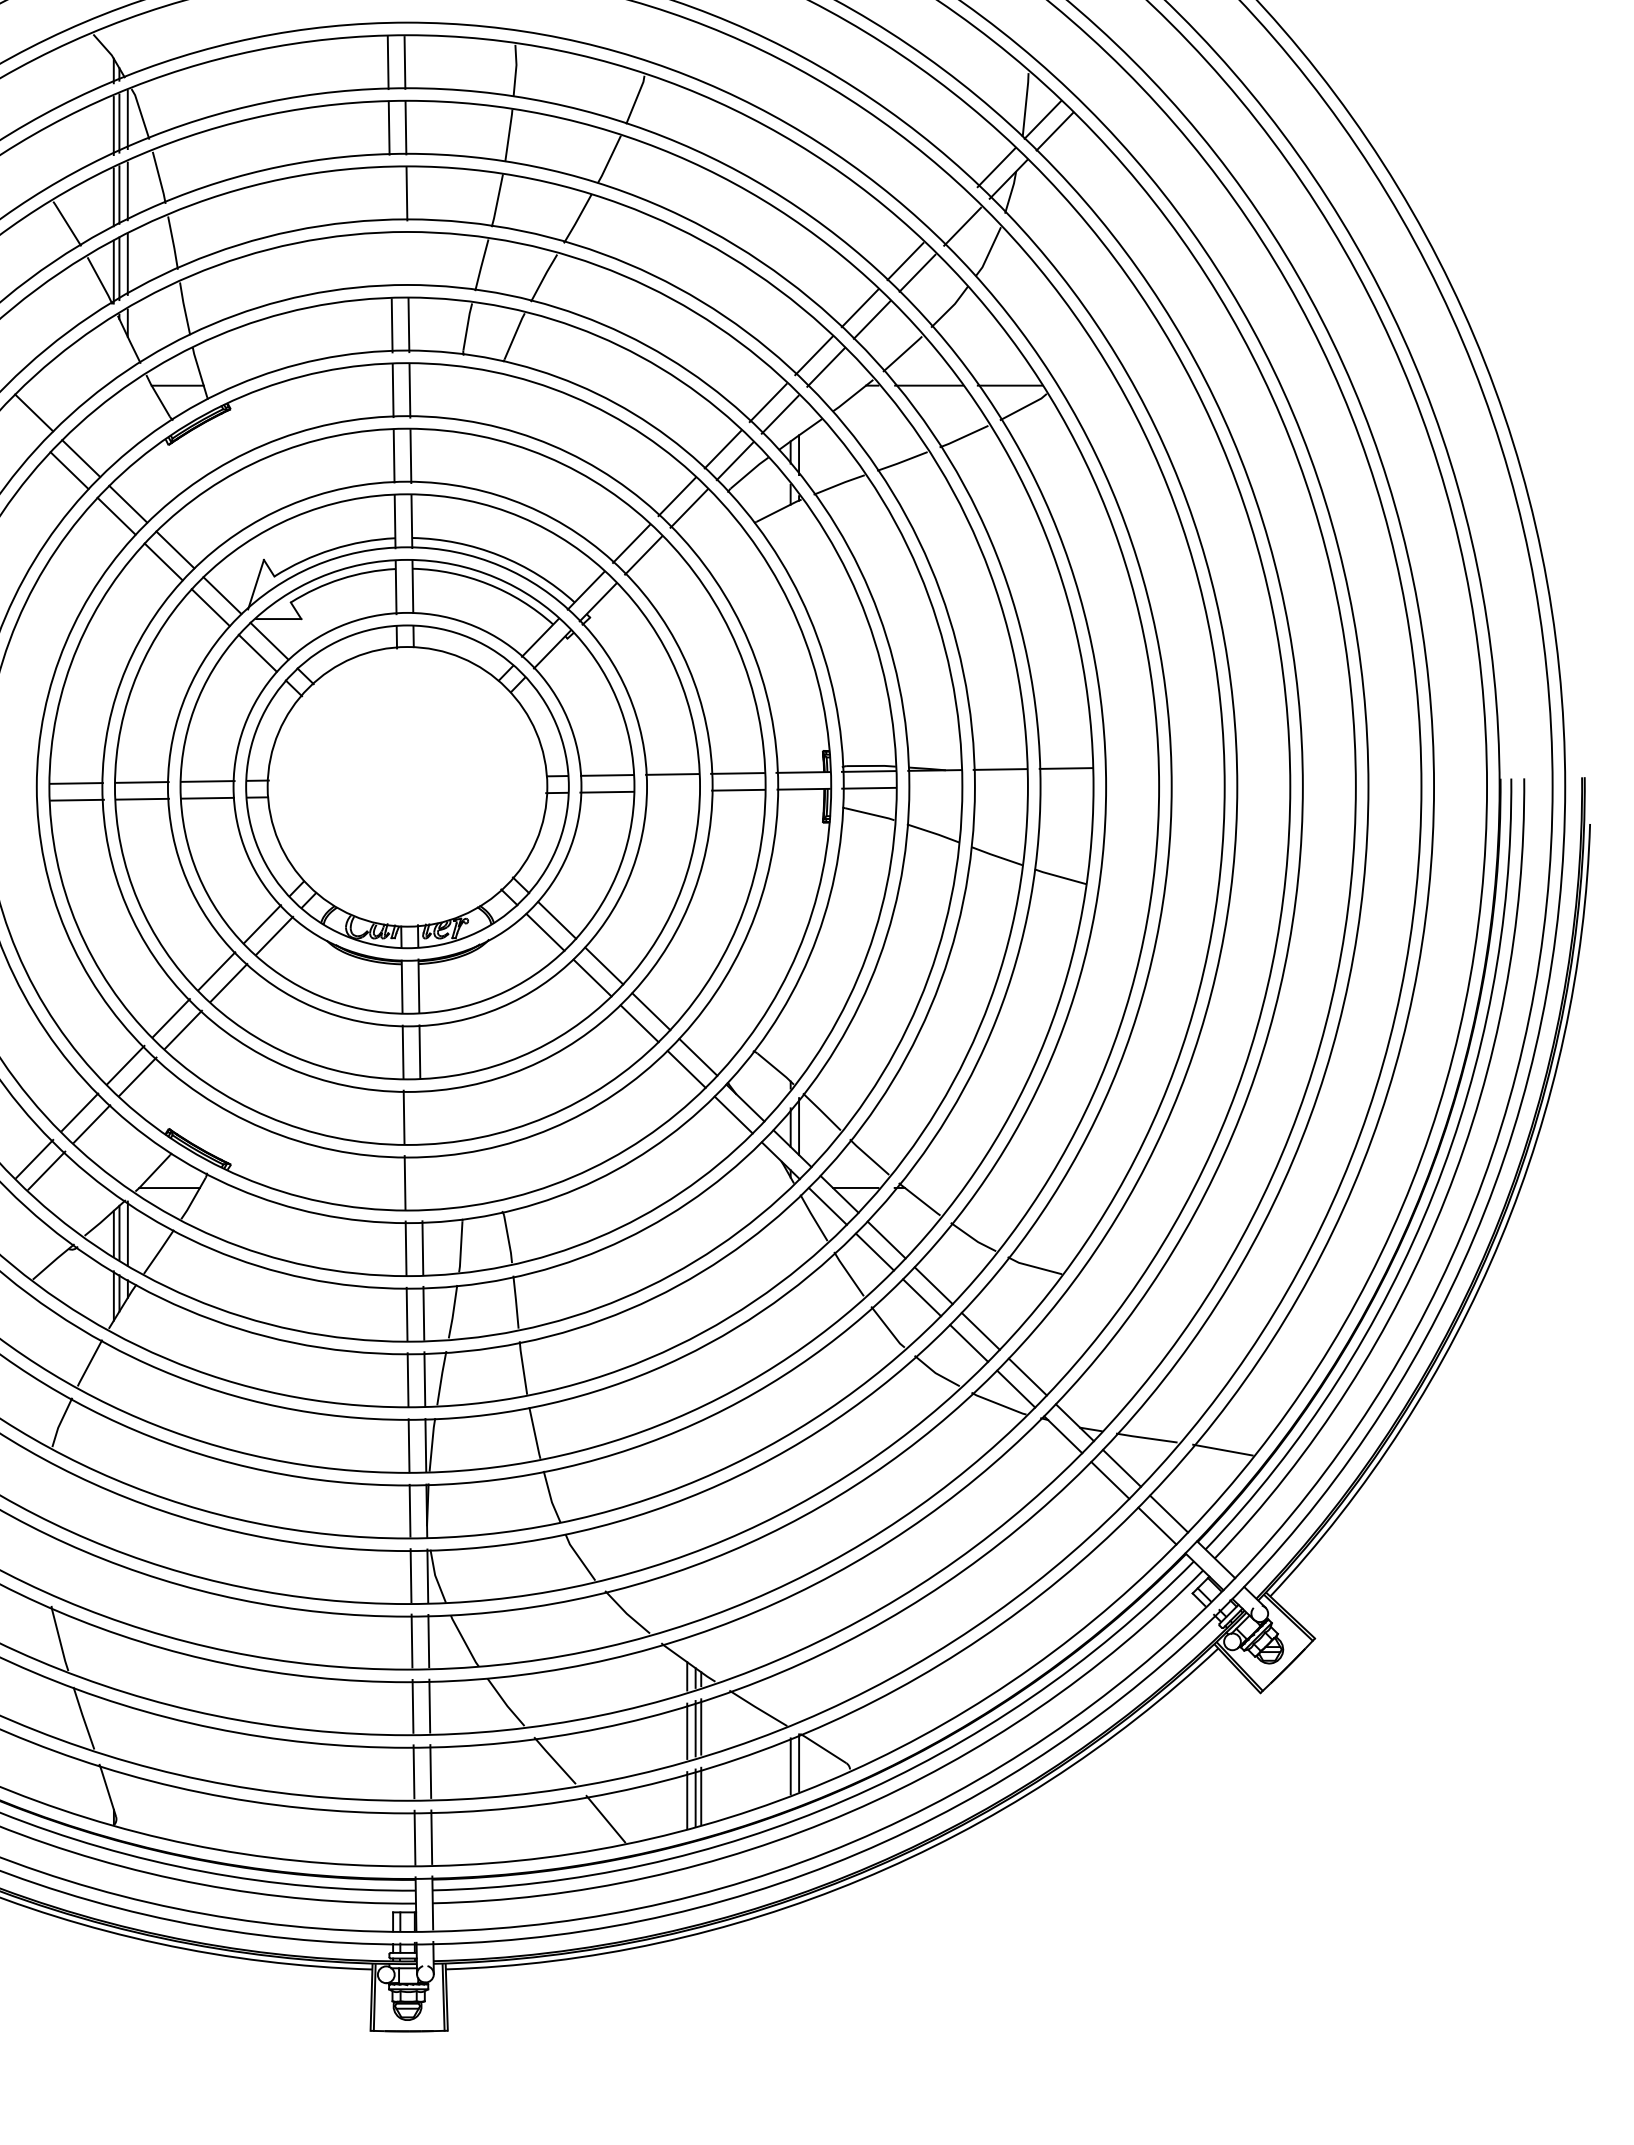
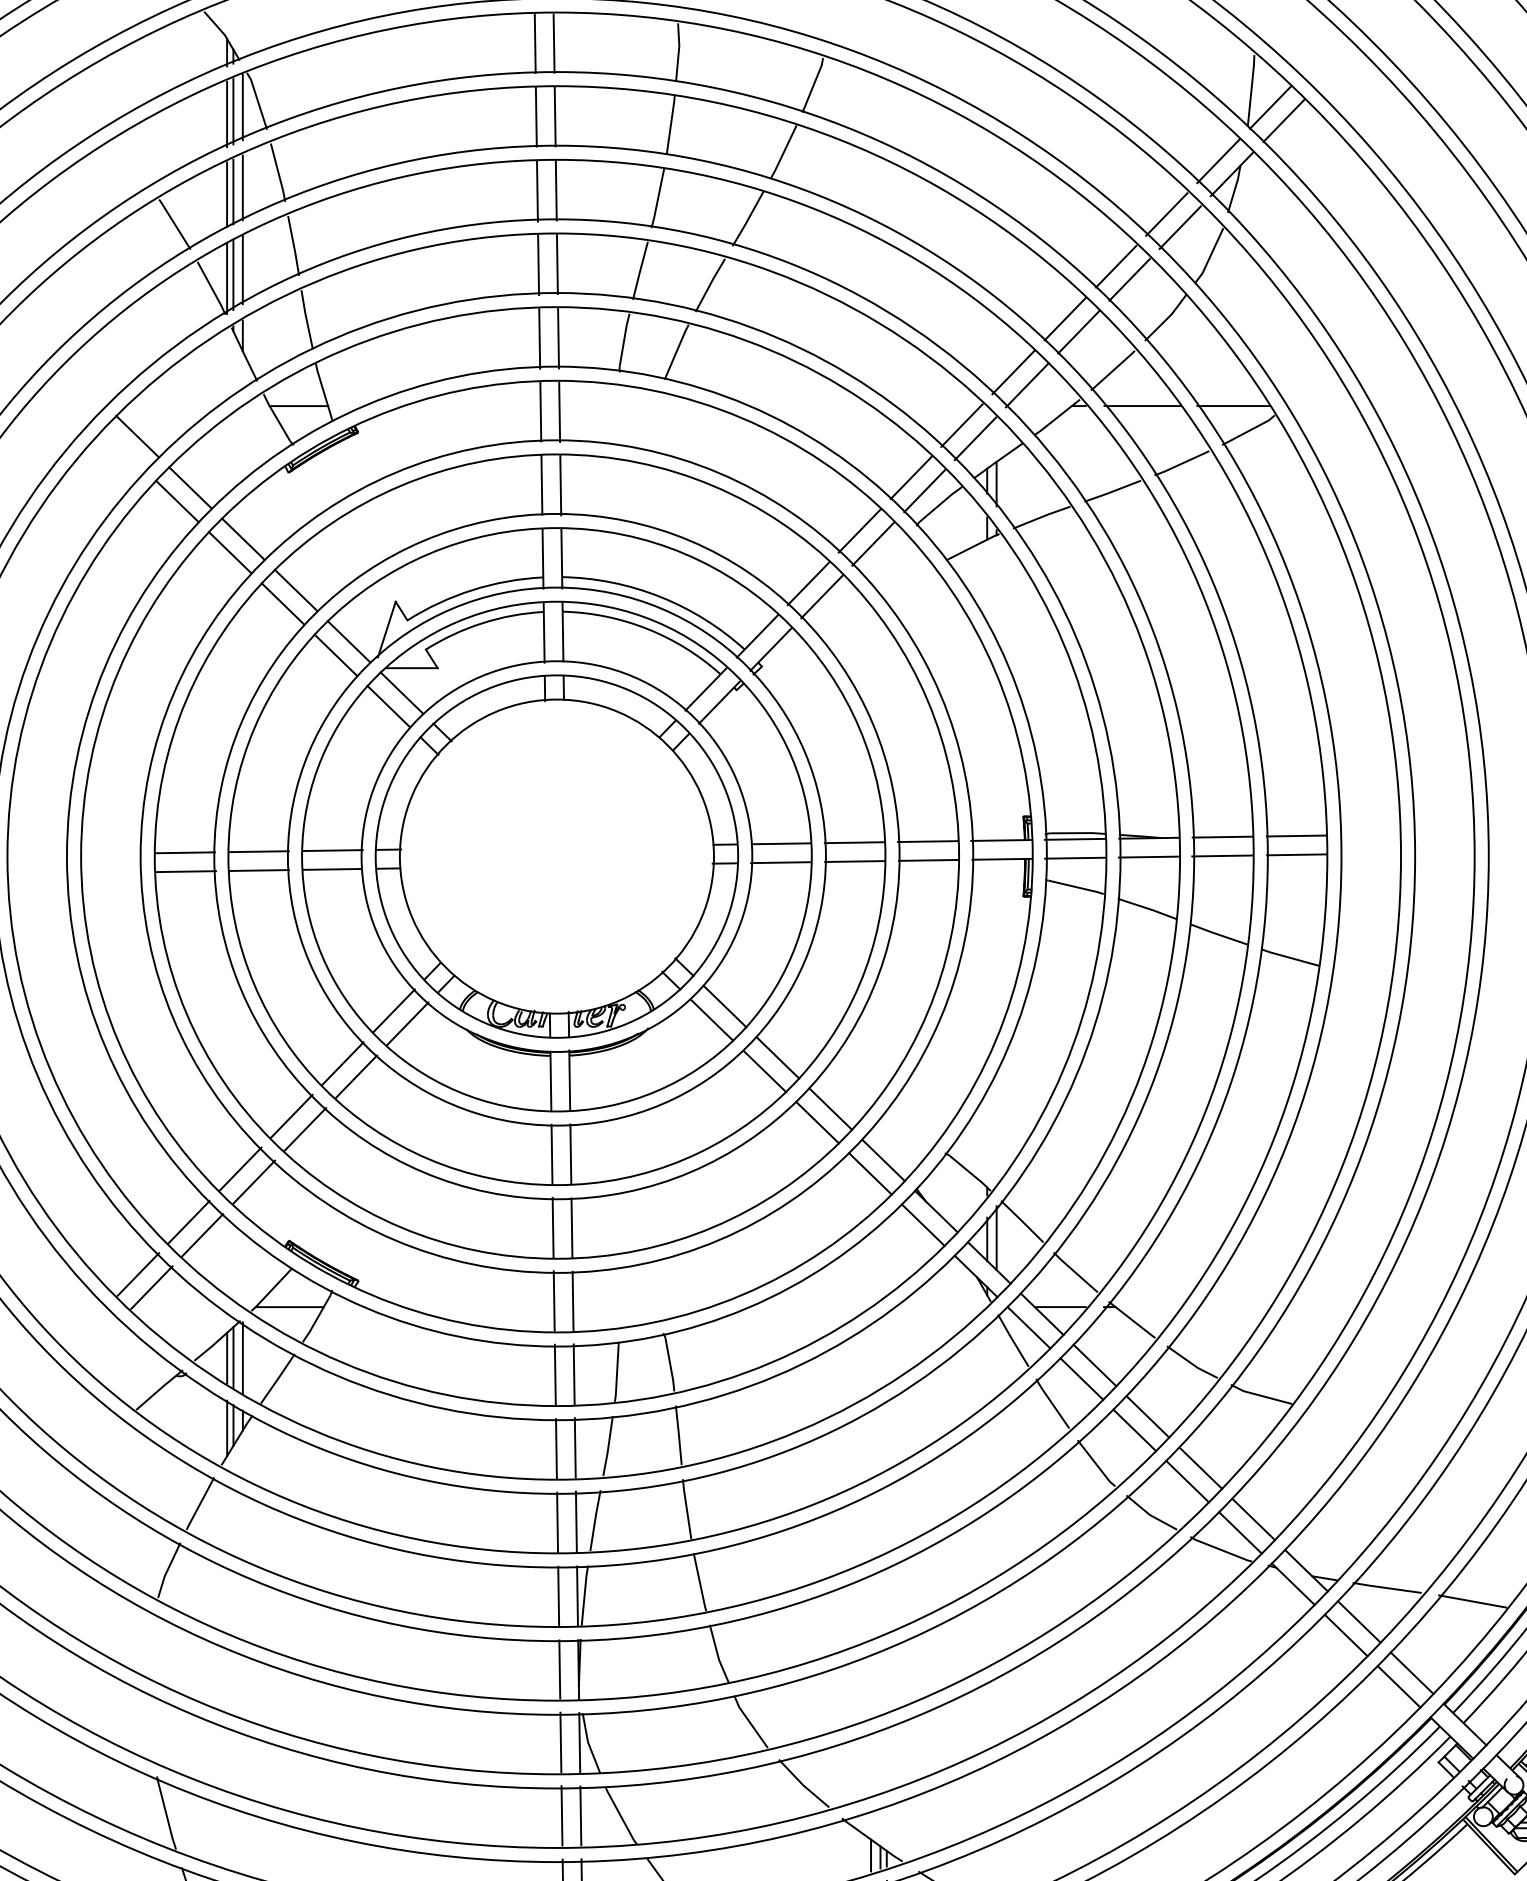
line: (389, 194) -> (536, 191), added
line: (950, 215) -> (1166, 214), added
line: (390, 259) -> (537, 264), added
line: (407, 259) -> (556, 264), added
line: (1065, 784) -> (1295, 853), added
line: (1000, 785) -> (1222, 855), added
line: (933, 786) -> (1147, 856), added
line: (672, 790) -> (854, 860), added
line: (420, 1117) -> (571, 1227), added
line: (421, 1182) -> (572, 1300), added

